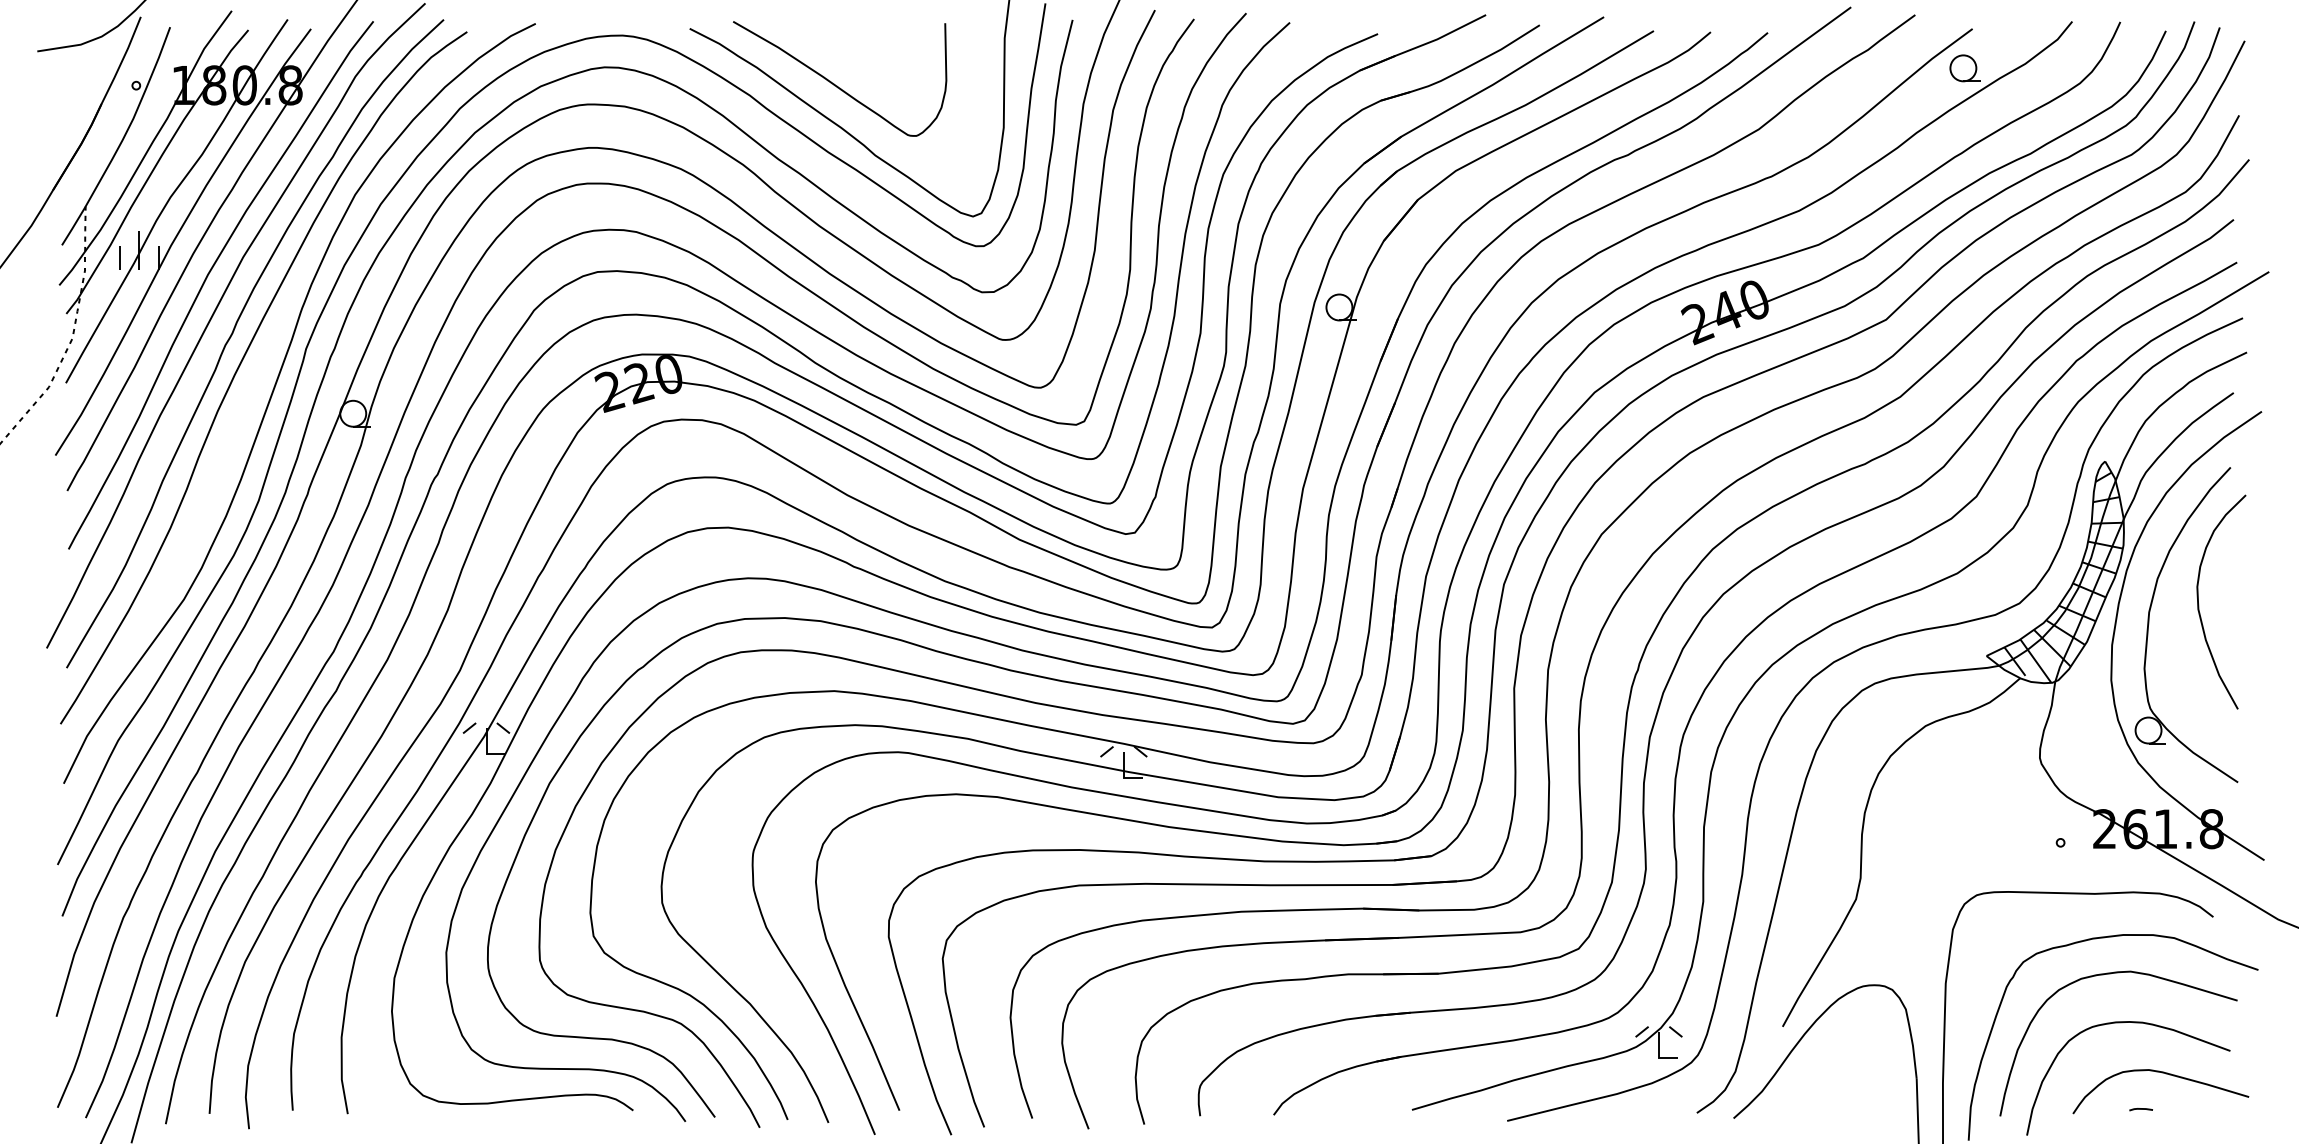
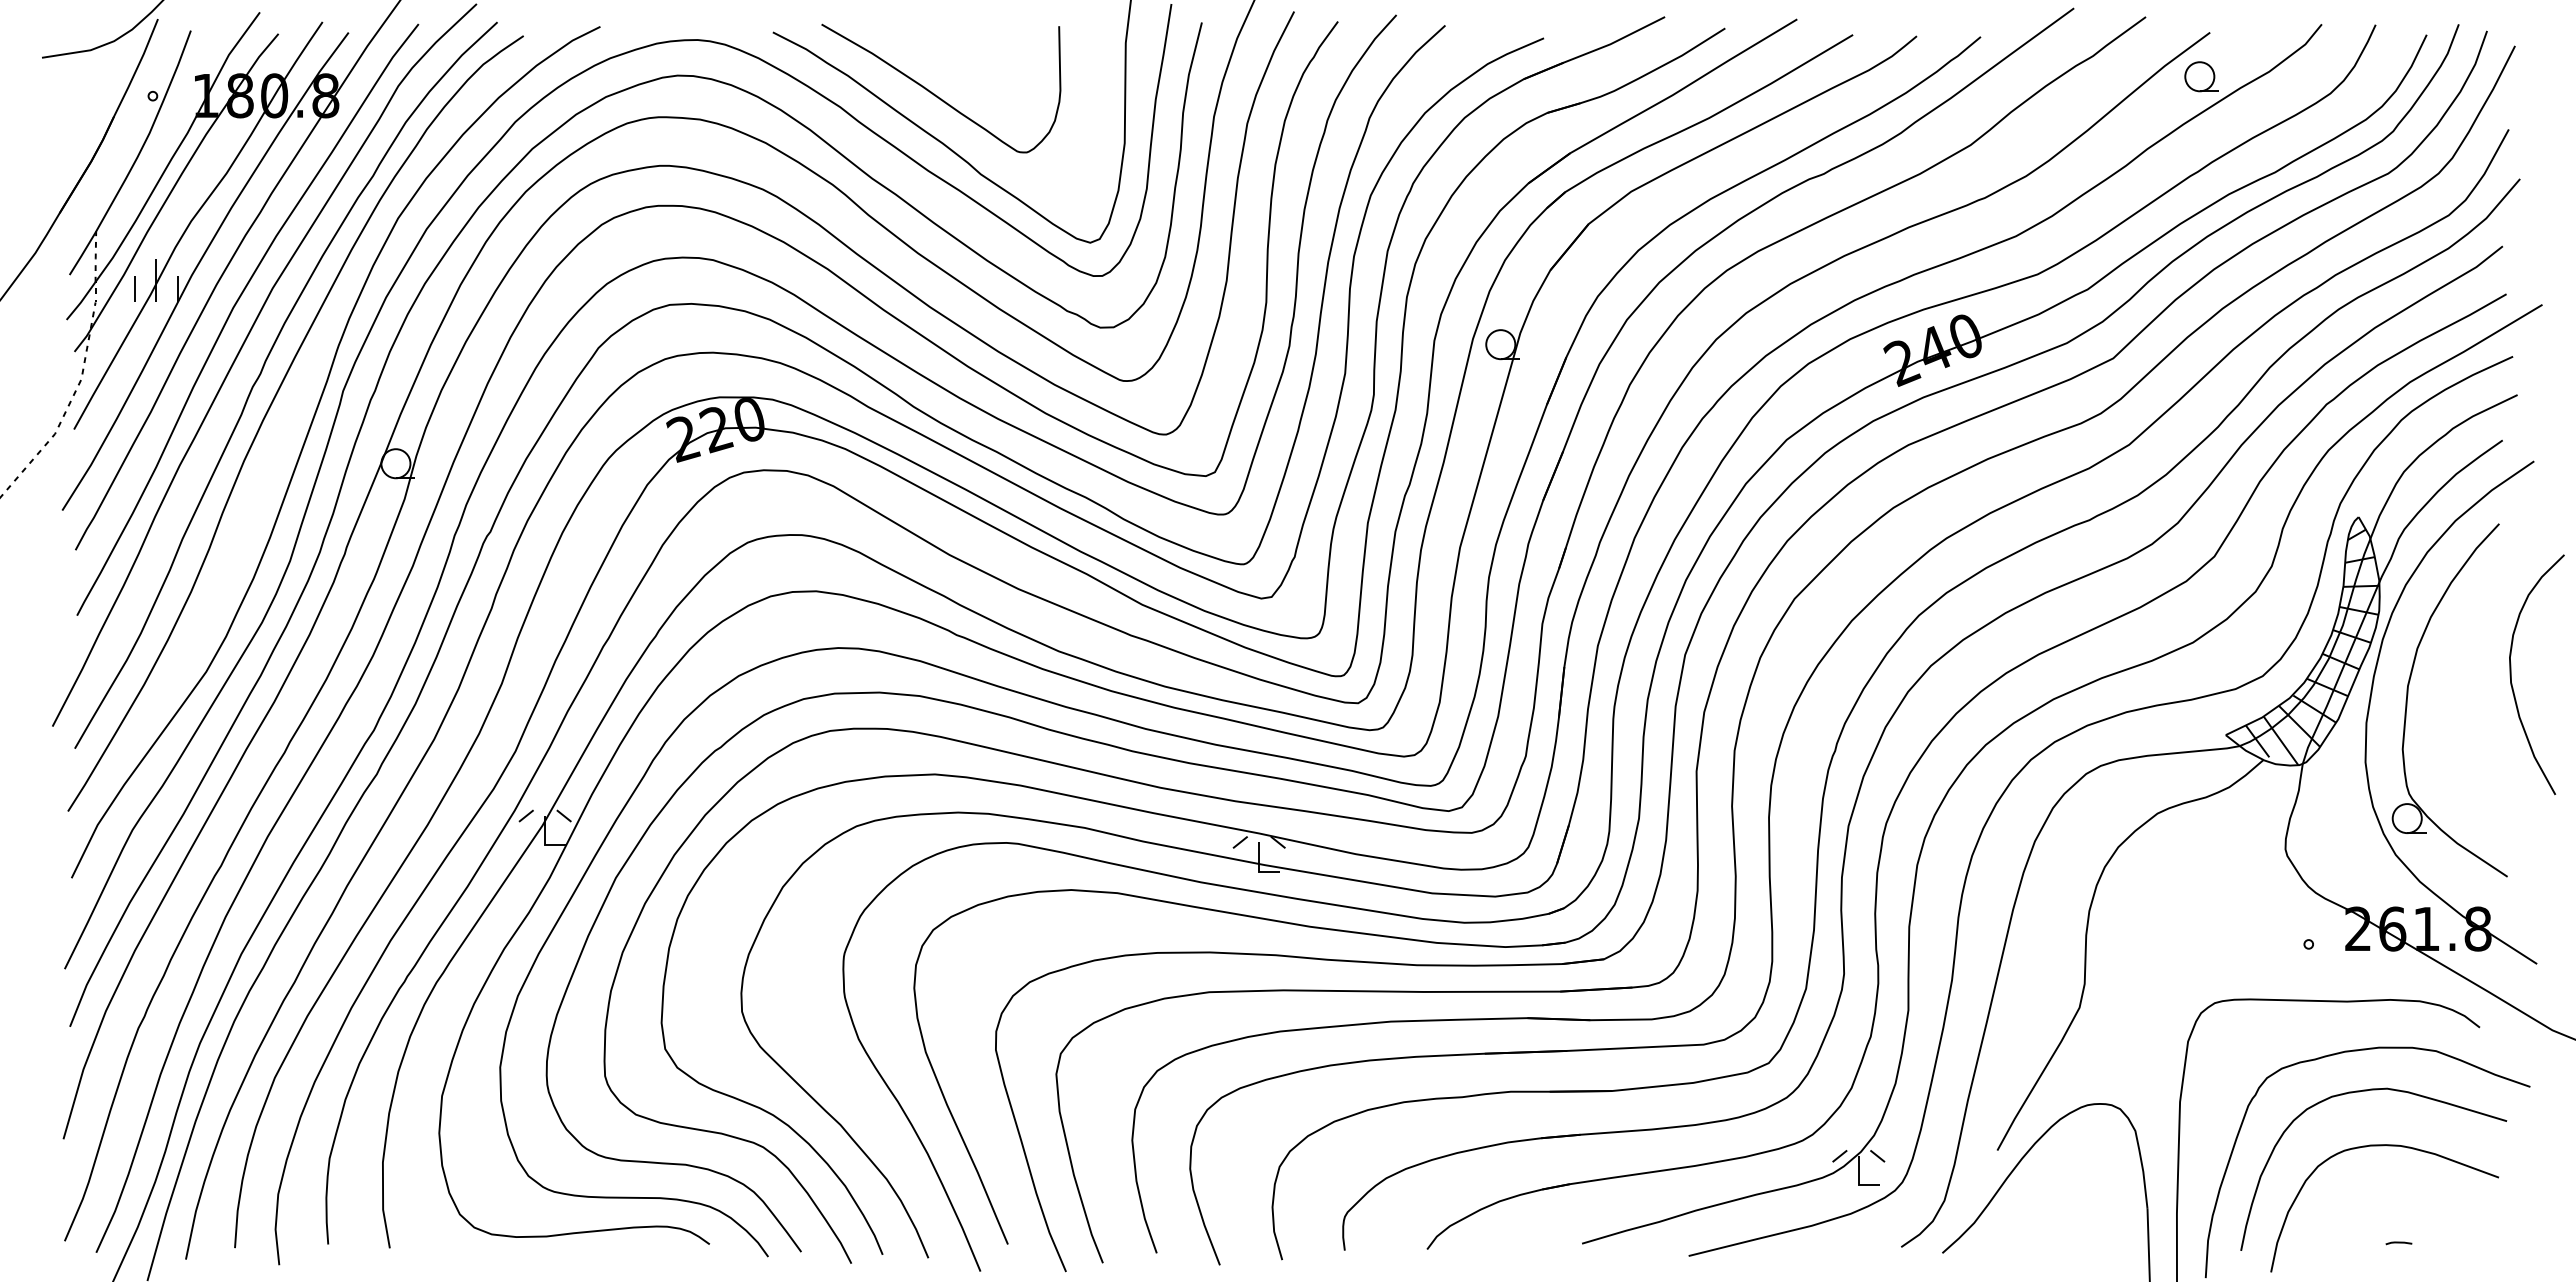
curve: (2198, 601) -> (2511, 674), moved
curve: (2164, 1074) -> (2425, 1203), removed

